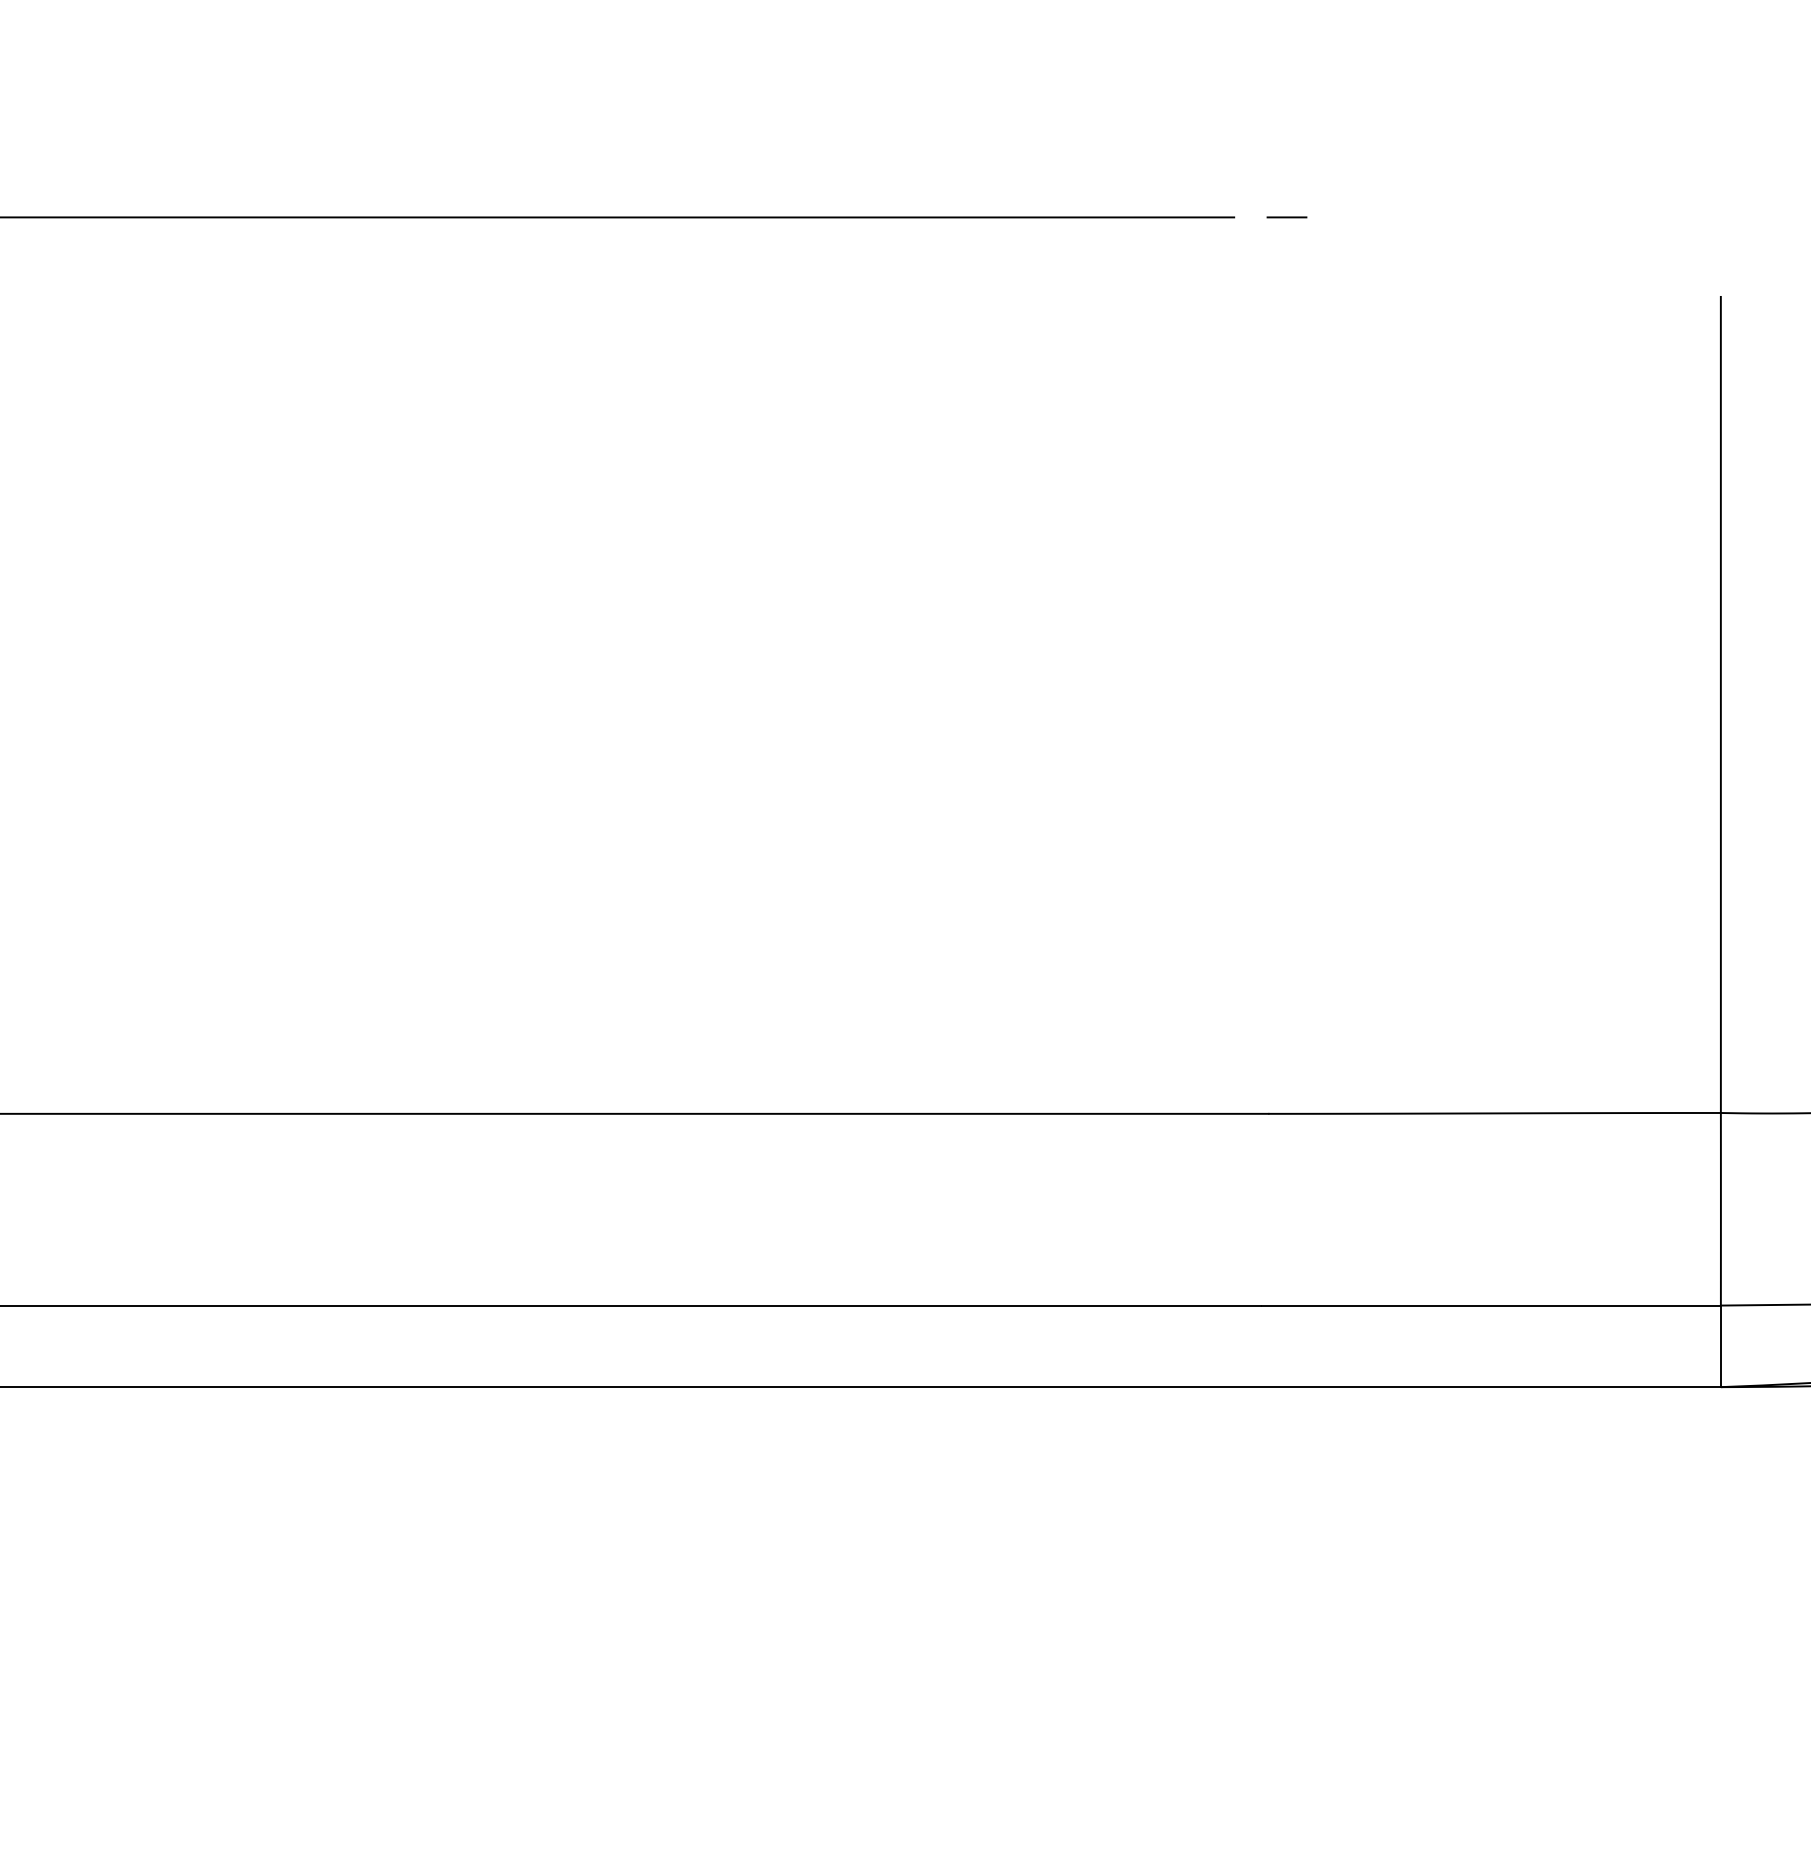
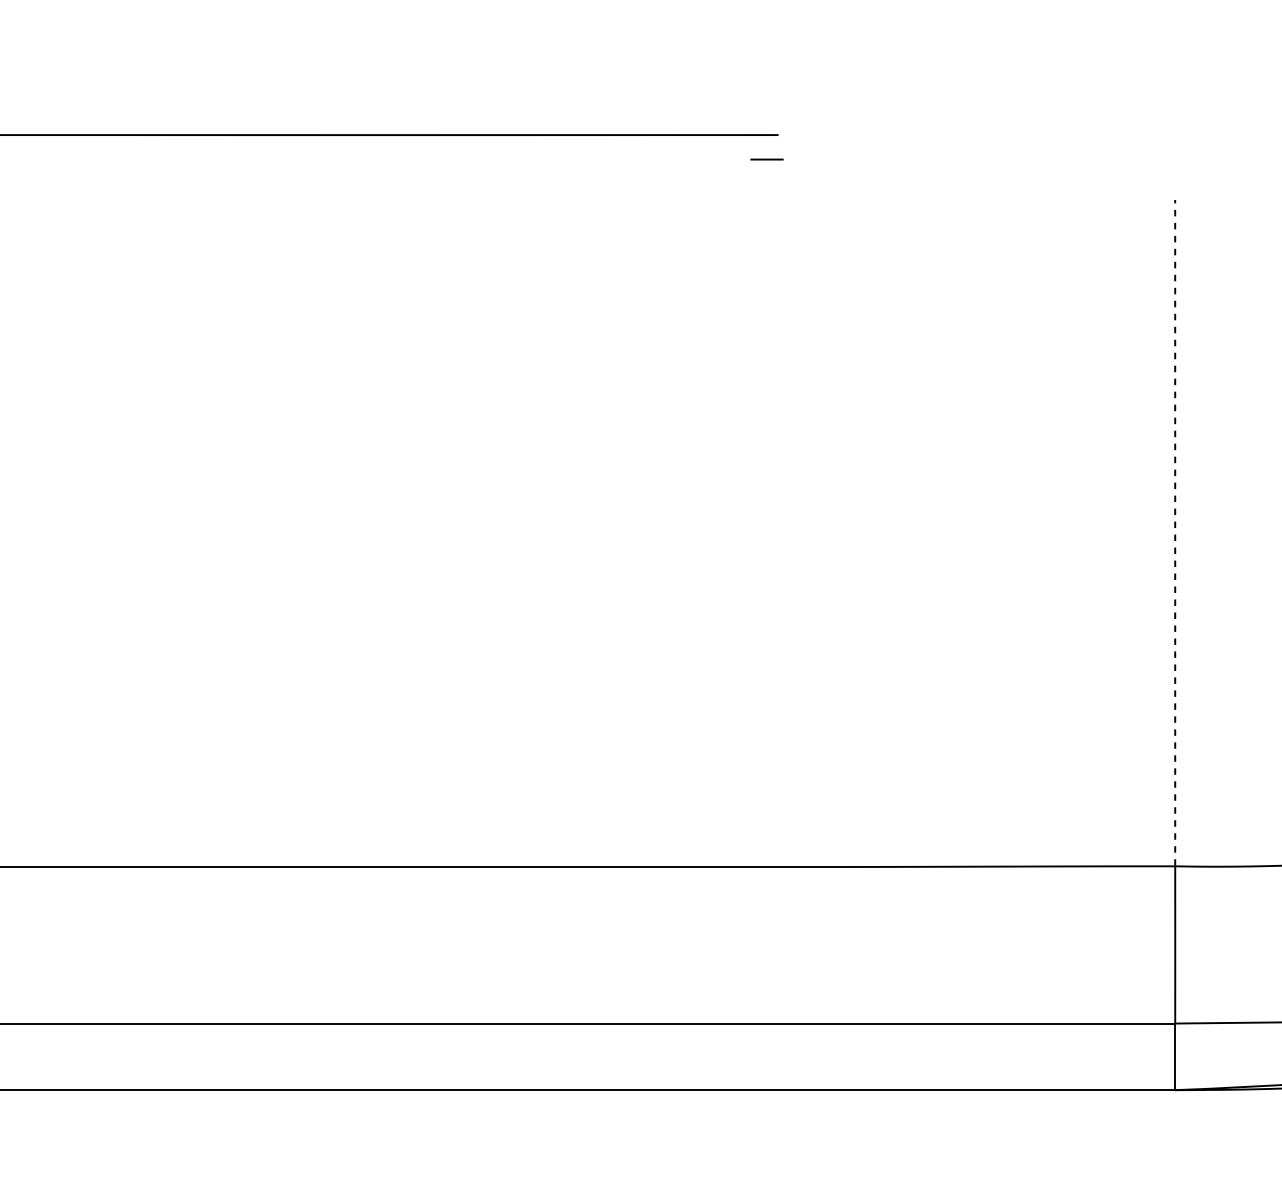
line: (1286, 217) -> (766, 159), moved
line: (1720, 704) -> (1174, 532), solid -> dashed

